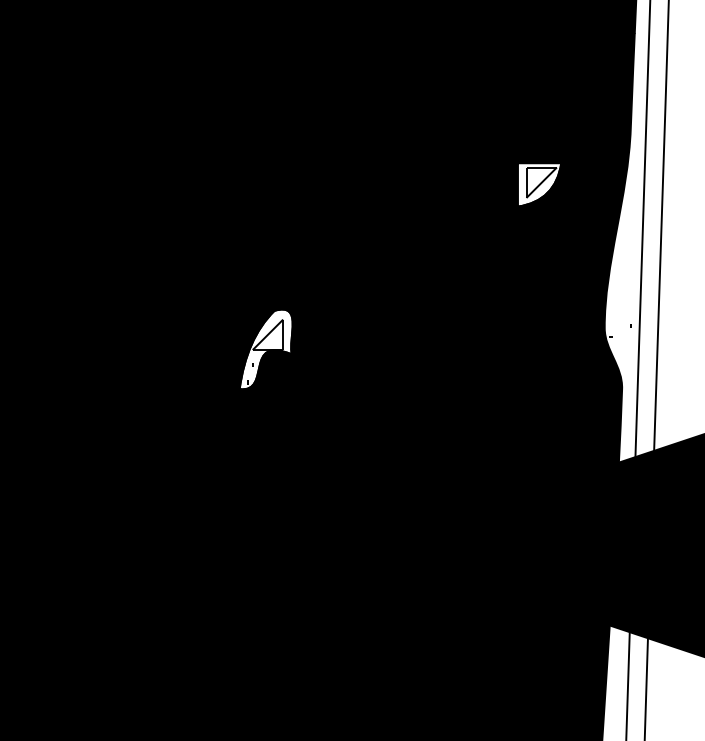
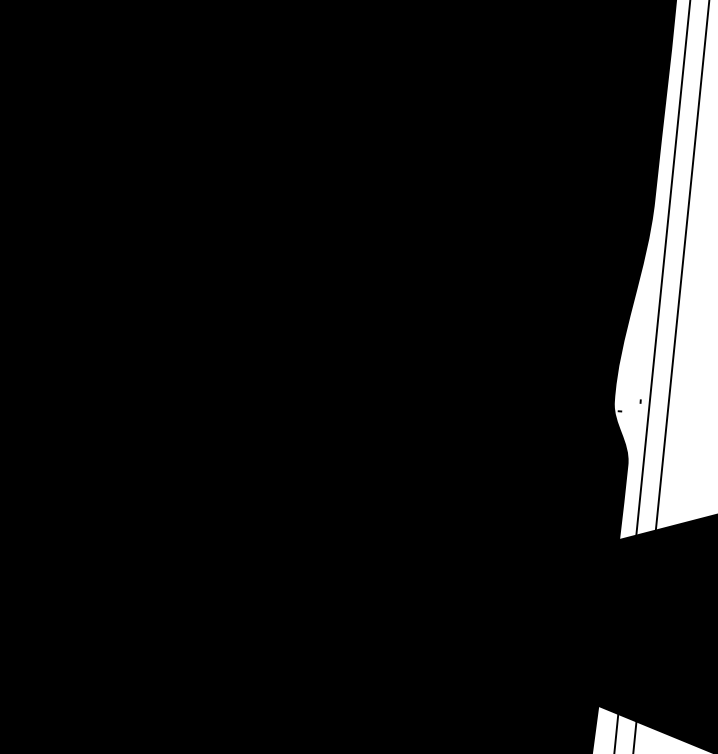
fill: (539, 184) -> (557, 250), added
fill: (265, 349) -> (266, 400), added

